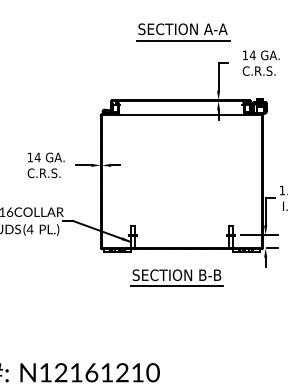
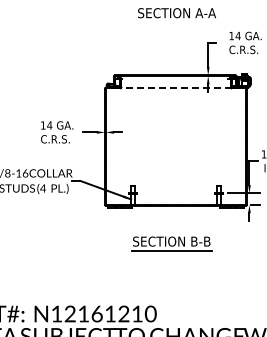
line: (182, 41) -> (176, 23), removed
line: (182, 115) -> (176, 88), solid -> dashed
part: (176, 277) -> (171, 243), moved

